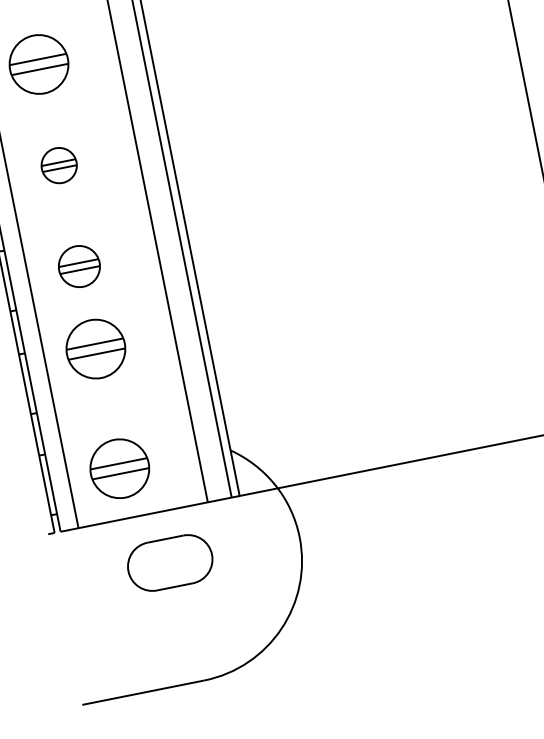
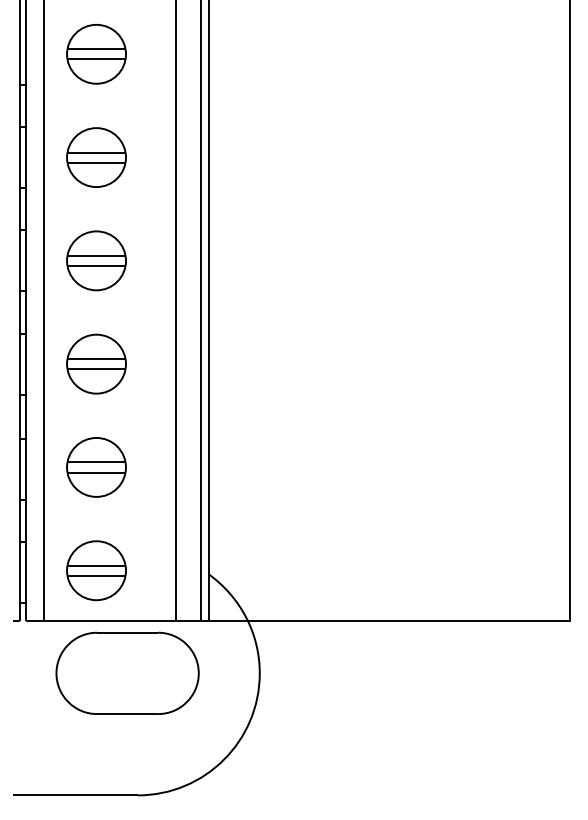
part: (59, 165) -> (96, 260), size x1.67
part: (79, 265) -> (96, 363), size x1.43
part: (95, 349) -> (96, 467), moved
part: (170, 562) -> (127, 672), size x1.67

